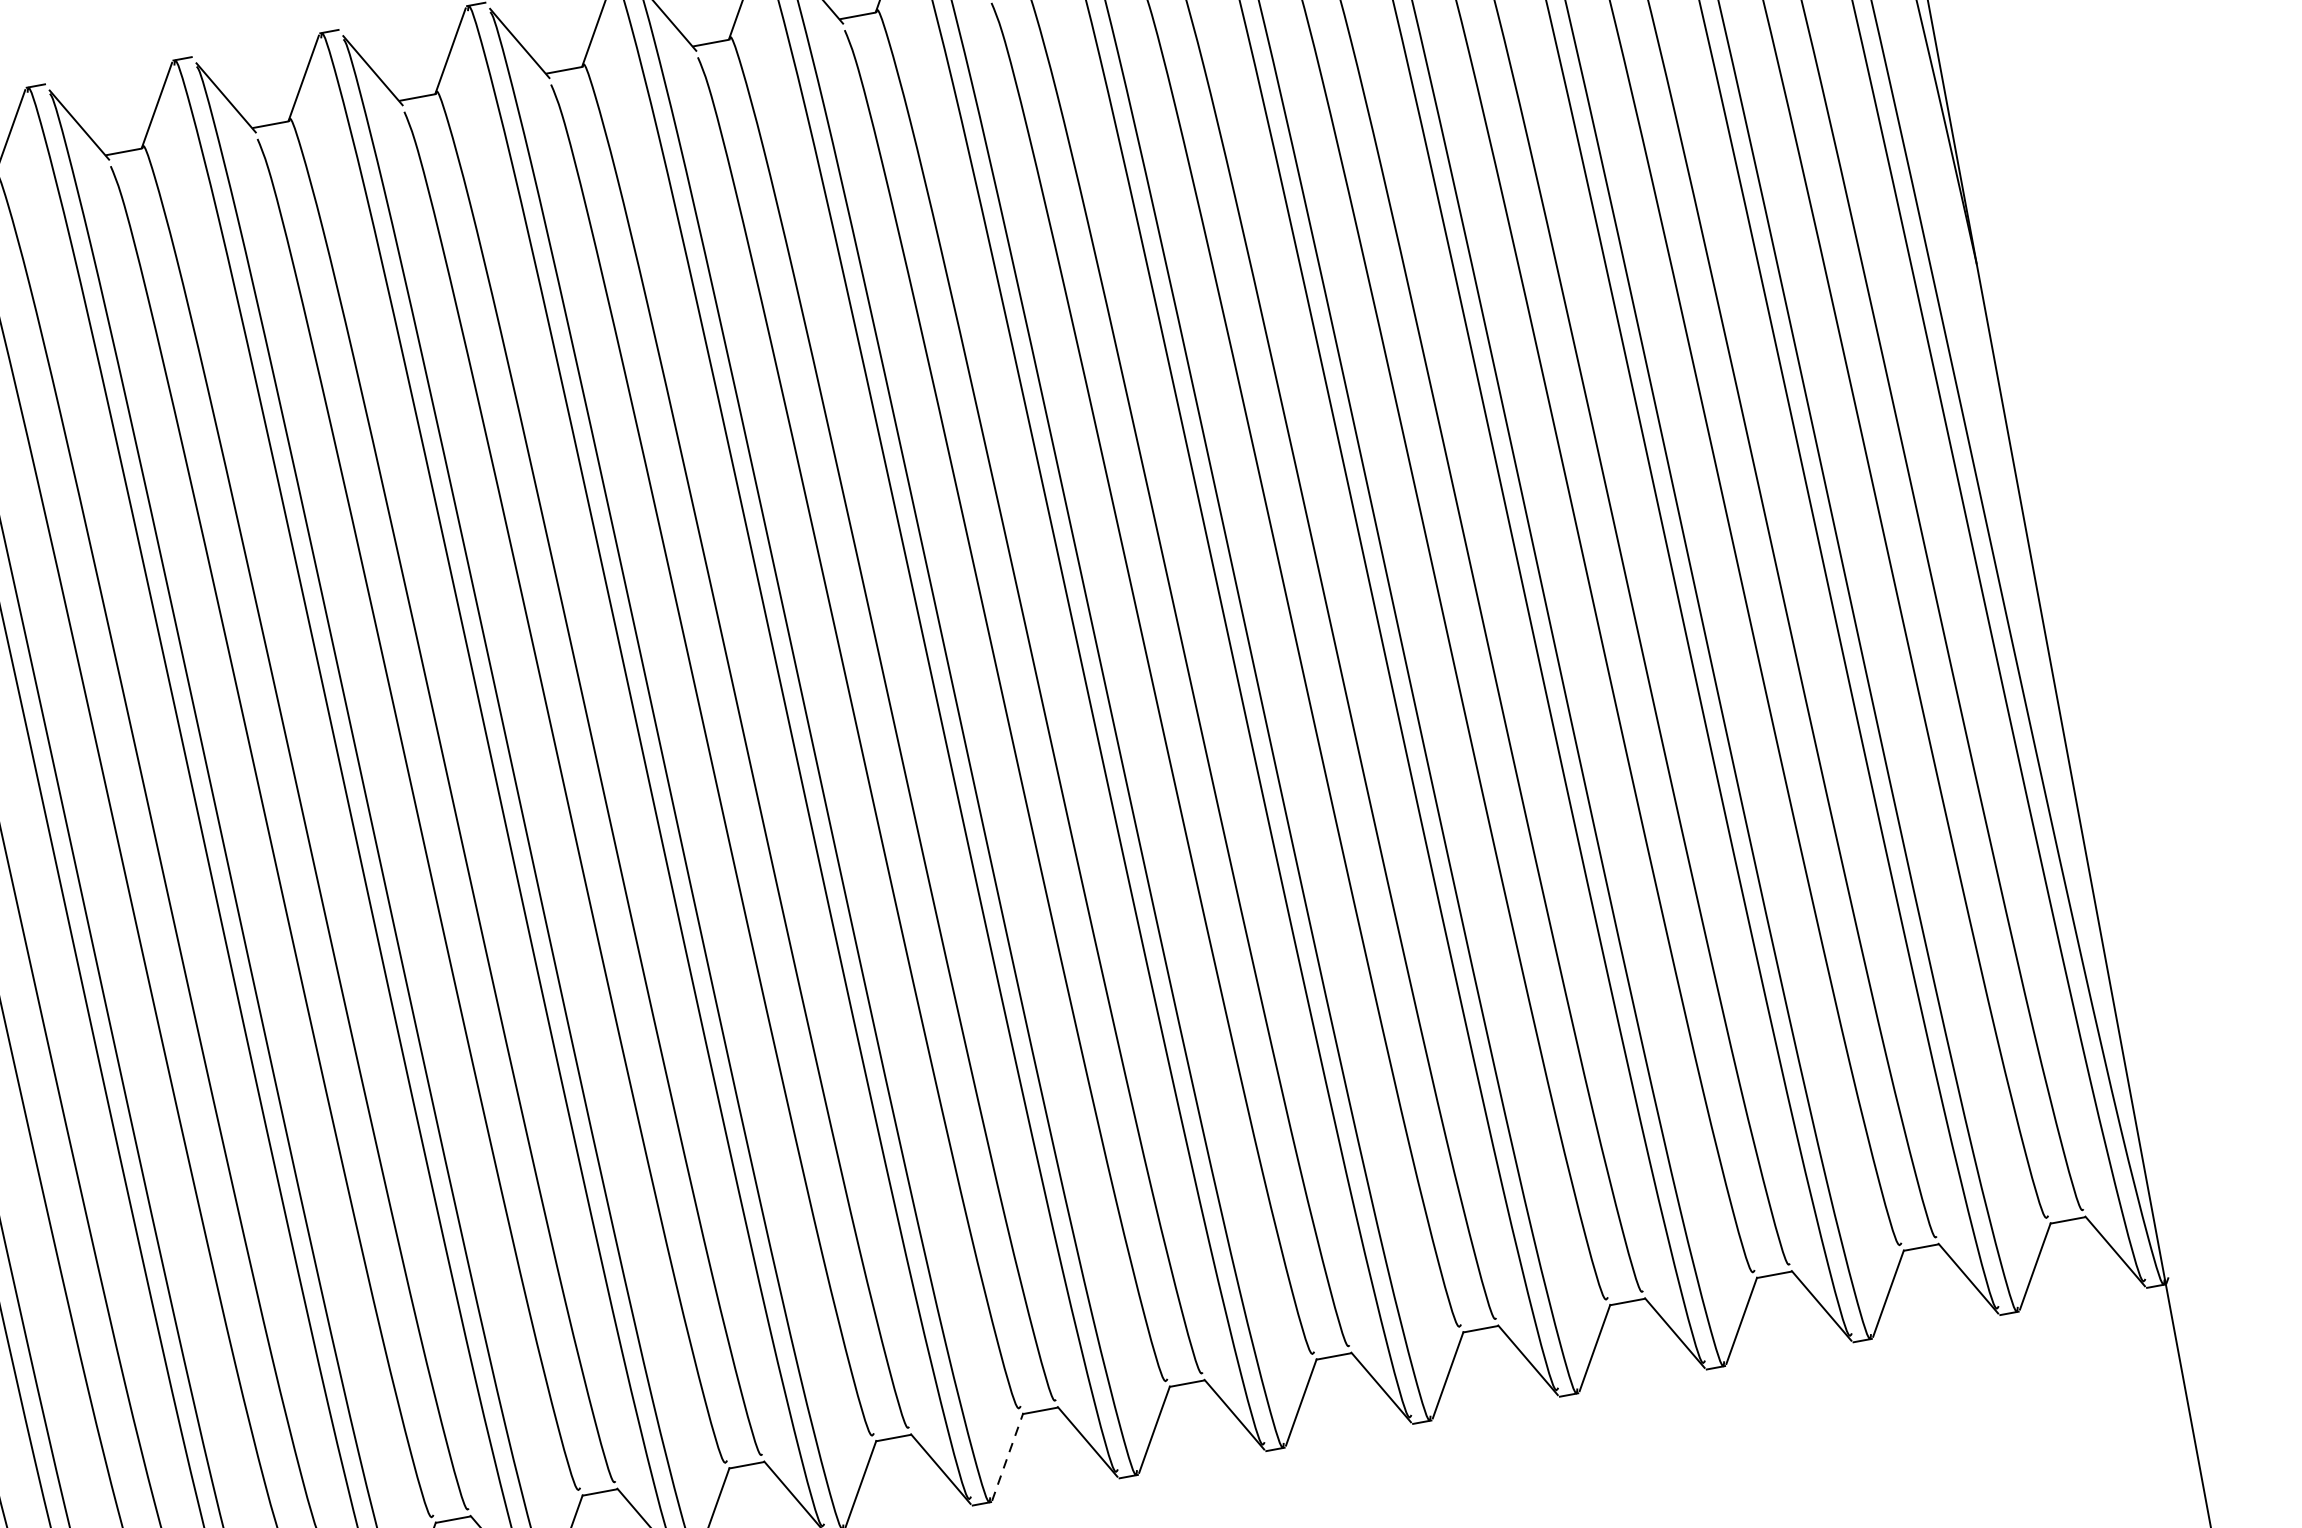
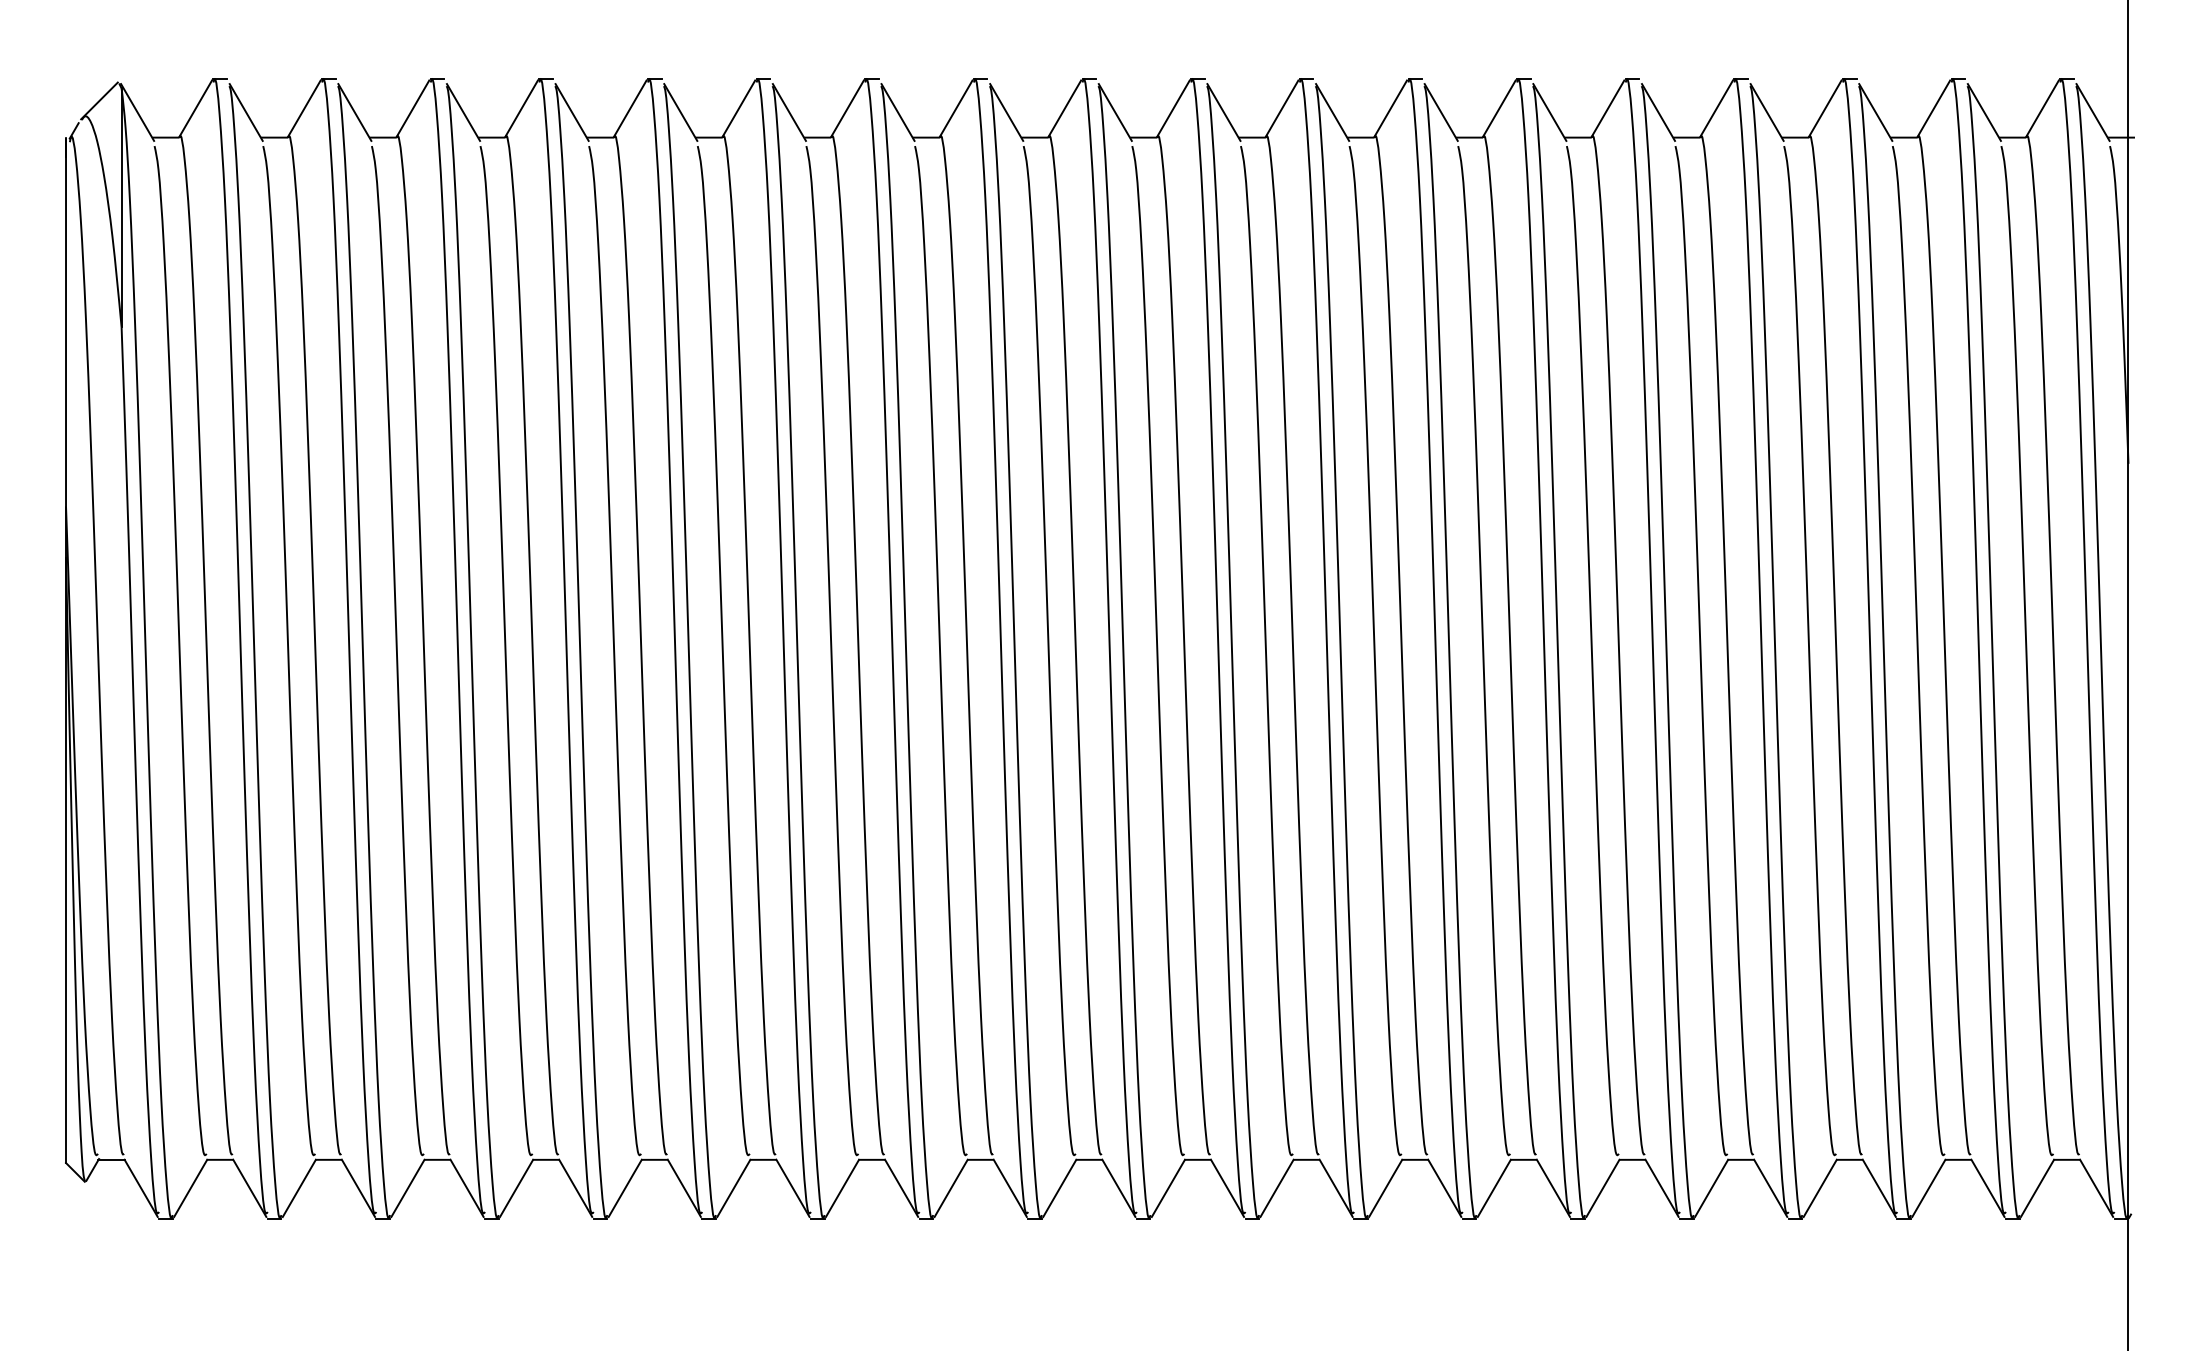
line: (1008, 1456) -> (1277, 1188), dashed -> solid

